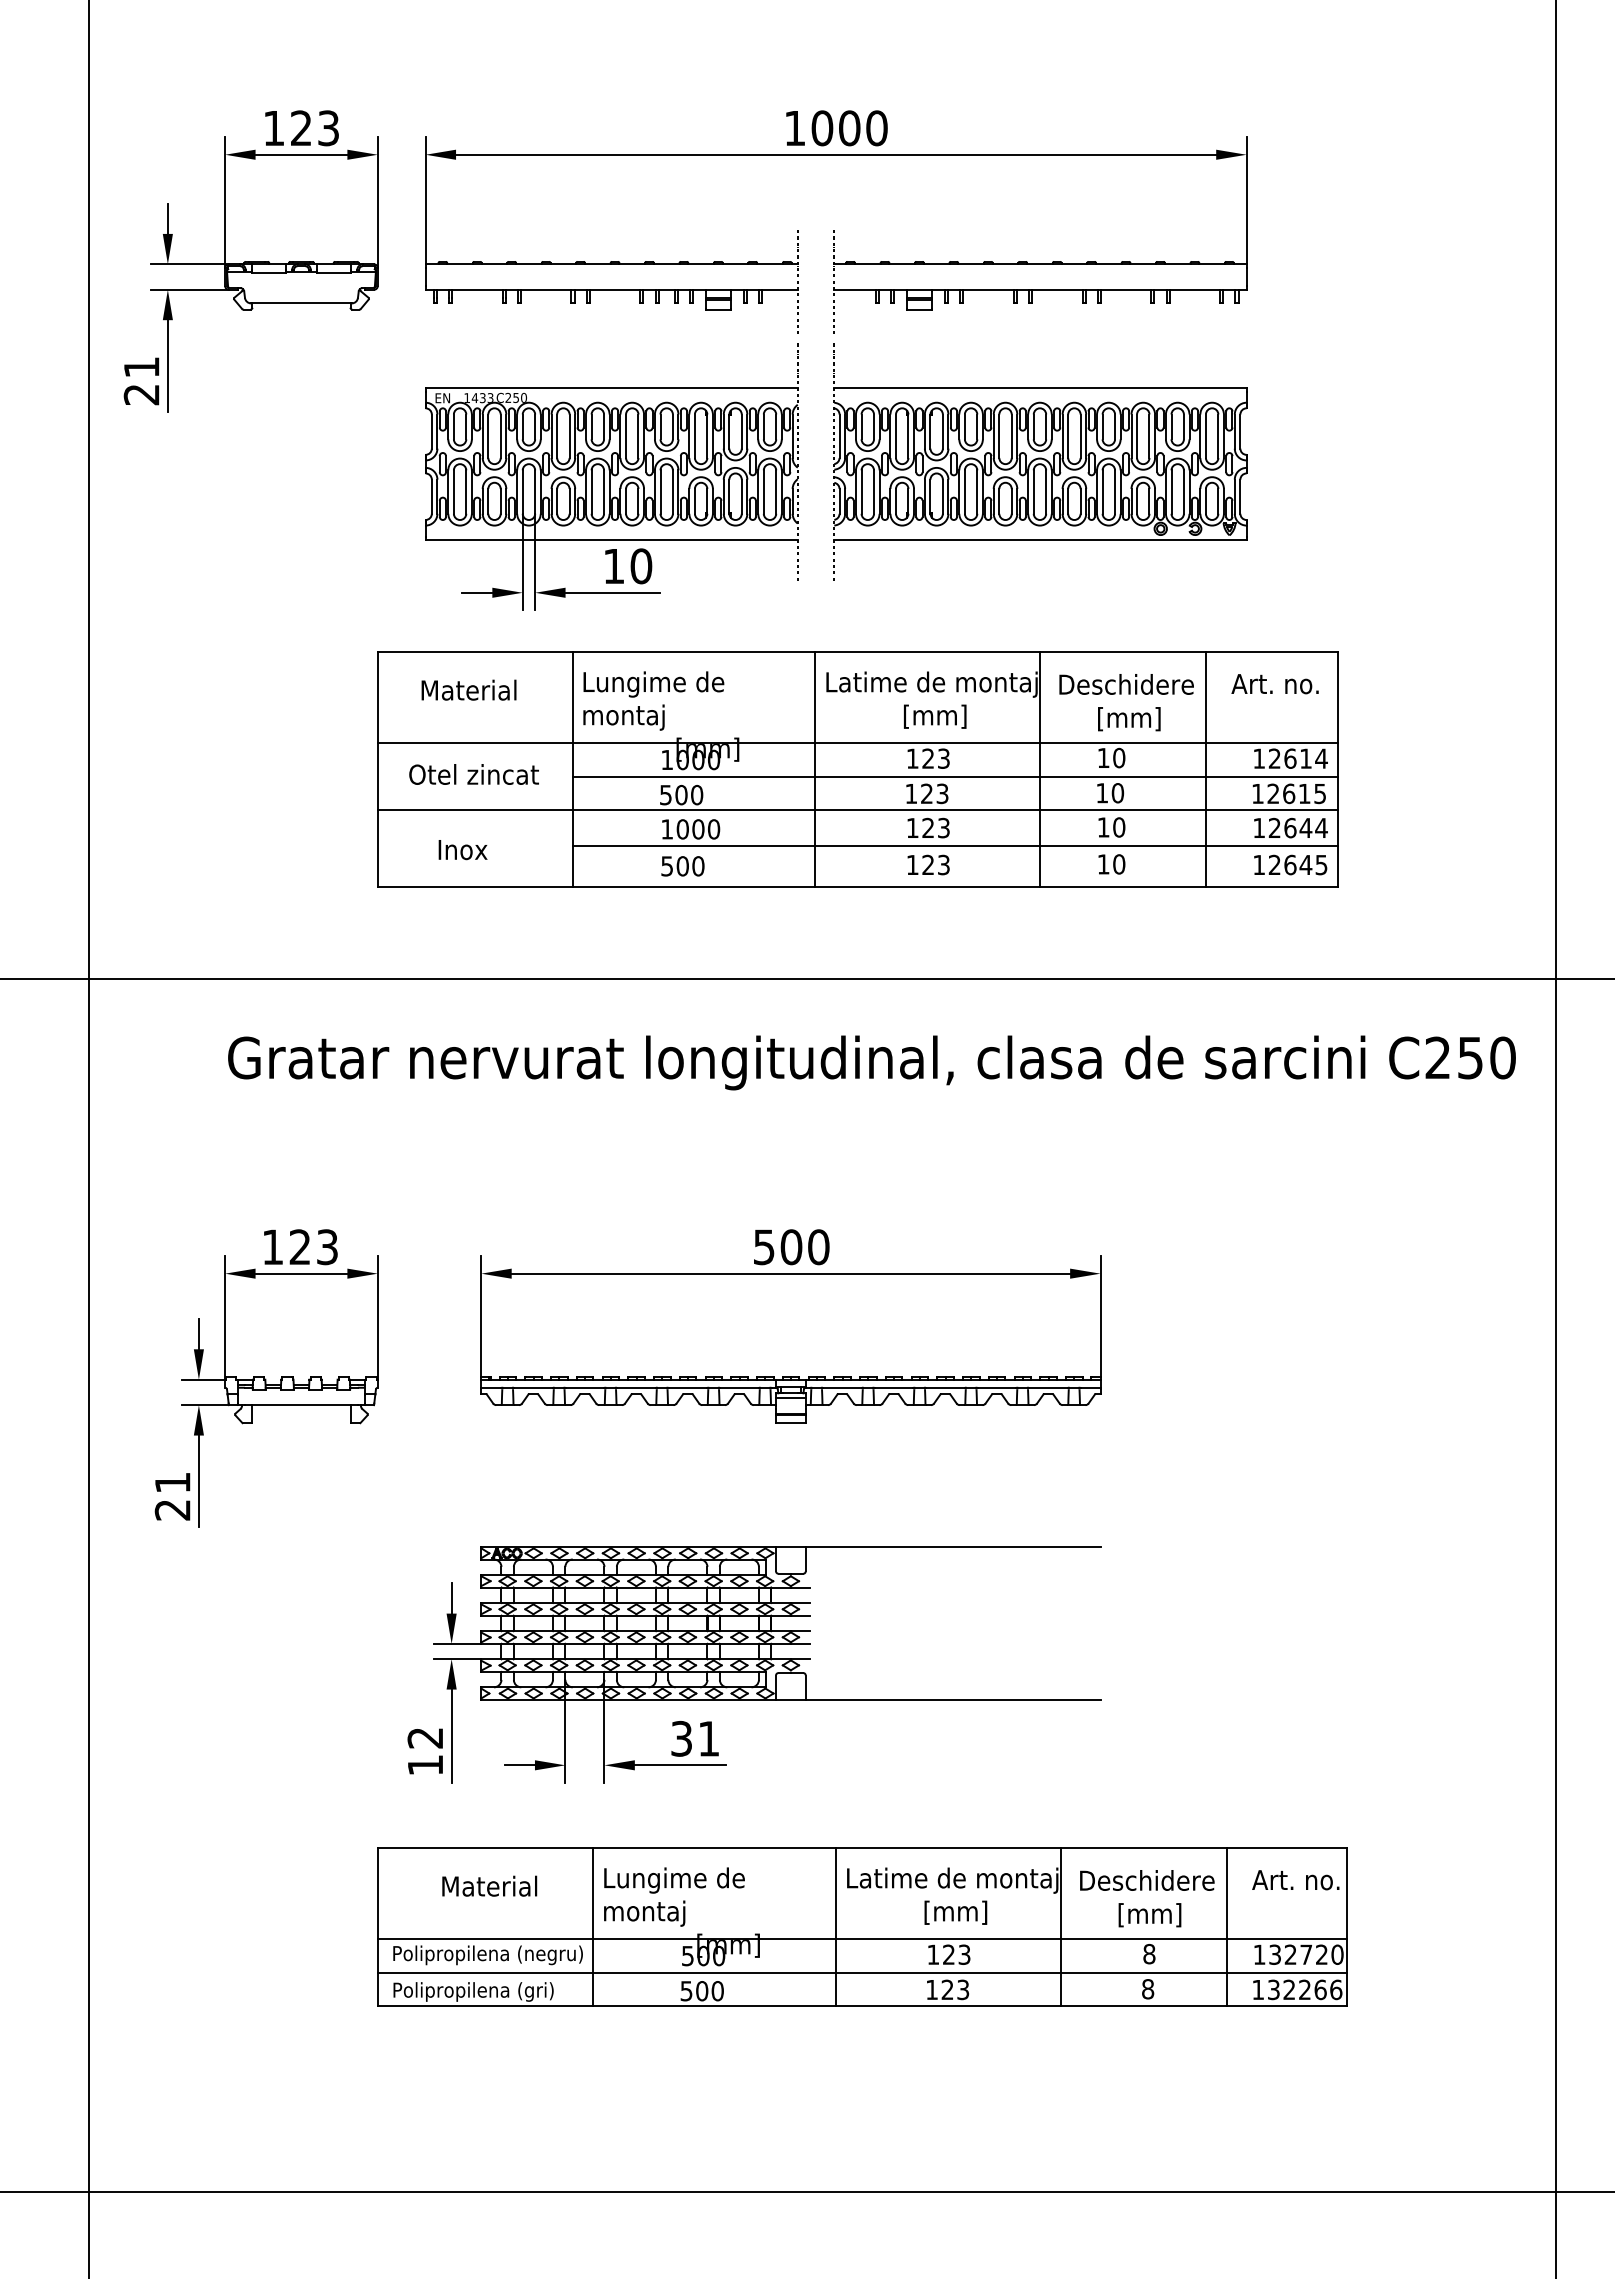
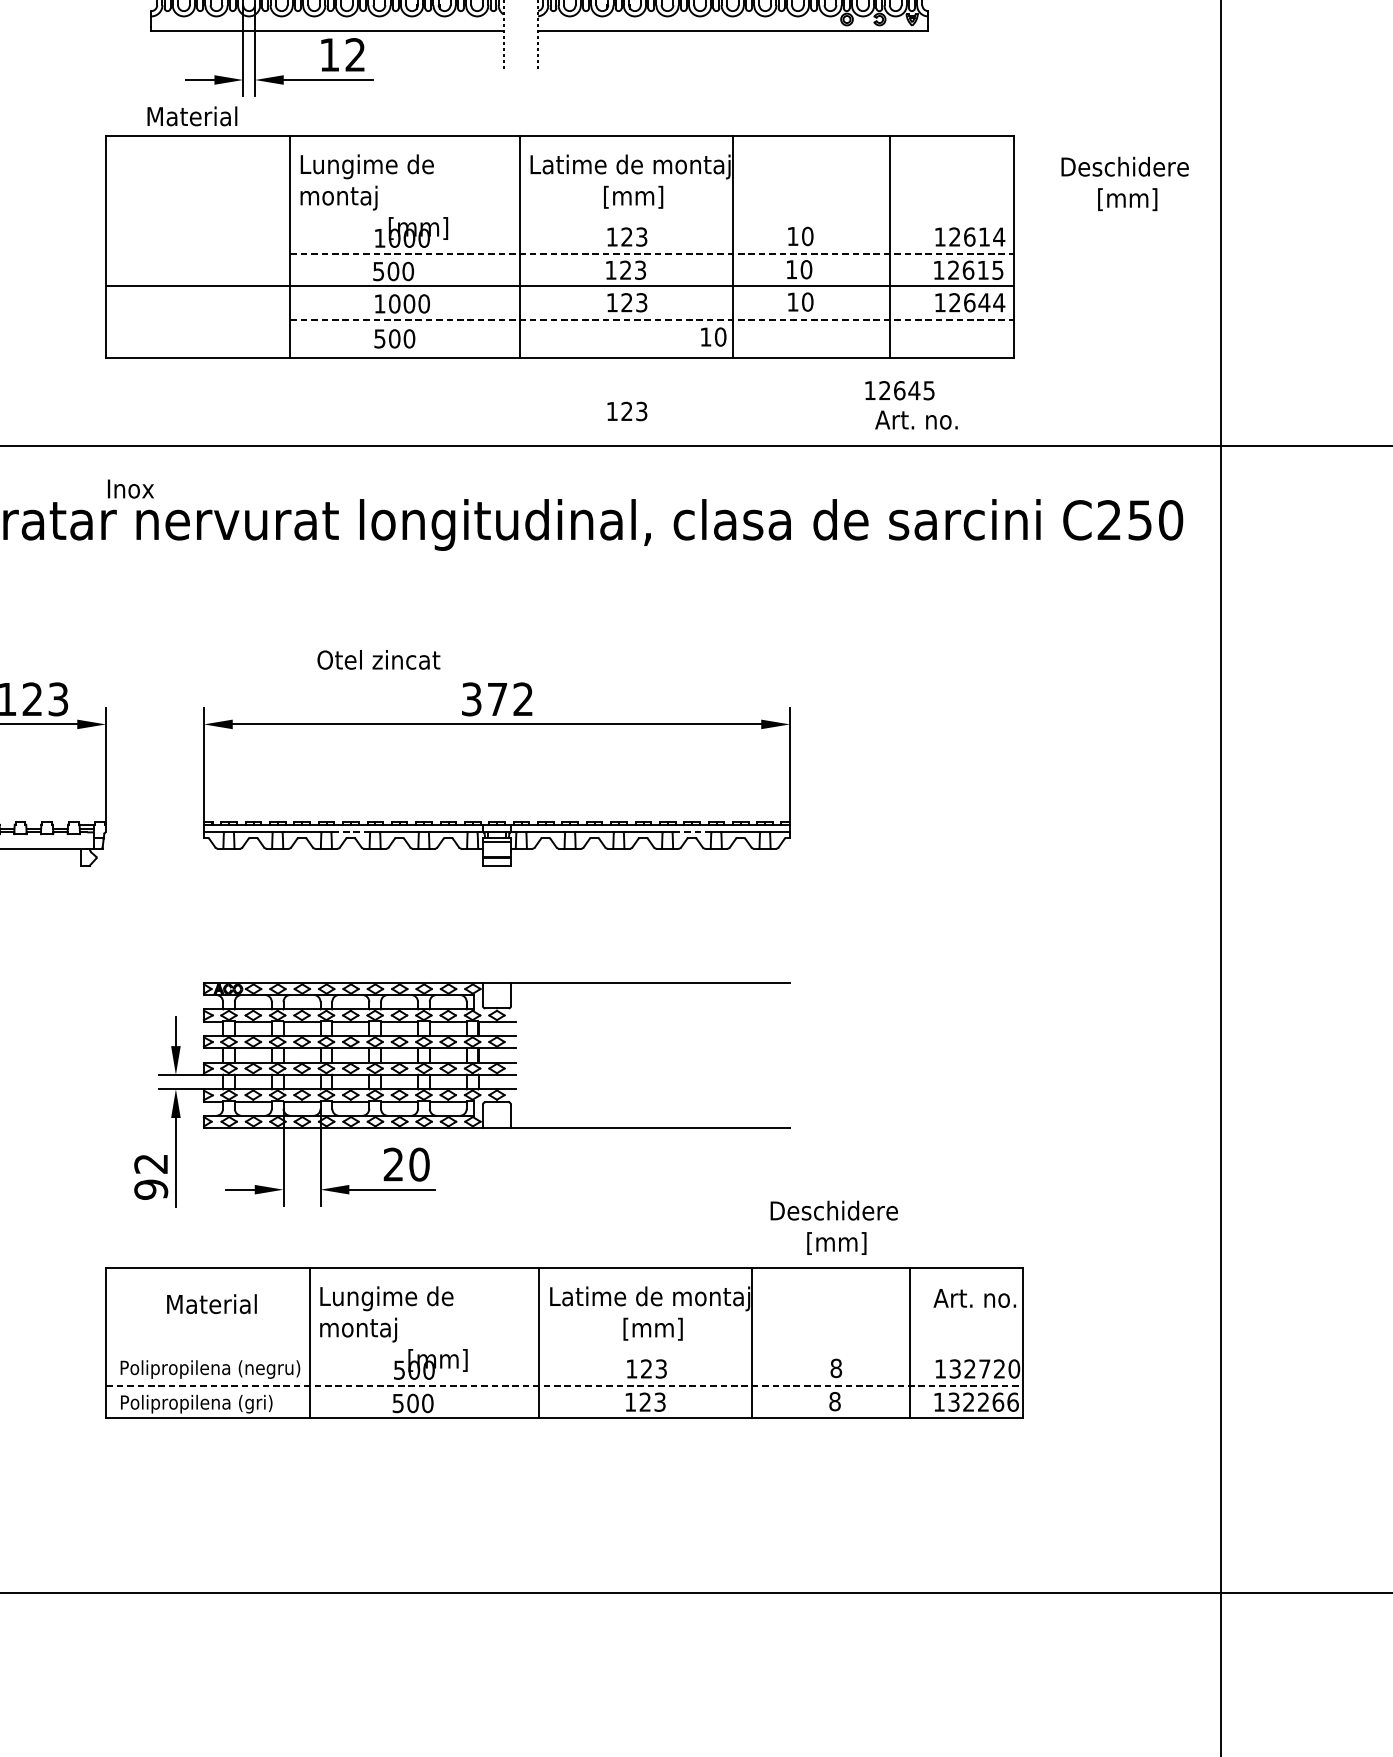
text: (641, 566) -> (355, 55), 10 -> 12
text: (1274, 684) -> (915, 420), moved
text: (468, 689) -> (191, 115), moved
text: (1126, 702) -> (1125, 183), moved
line: (857, 742) -> (560, 221), removed
text: (473, 774) -> (378, 659), moved
line: (955, 776) -> (652, 253), solid -> dashed
line: (955, 846) -> (652, 320), solid -> dashed
text: (462, 850) -> (130, 489), moved
text: (928, 864) -> (627, 410), moved
text: (1111, 864) -> (713, 337), moved
text: (1290, 864) -> (899, 390), moved
text: (791, 1247) -> (497, 699), 500 -> 372
line: (636, 1387) -> (350, 832), solid -> dashed
line: (997, 1387) -> (692, 832), solid -> dashed
text: (695, 1738) -> (406, 1164), 31 -> 20
text: (425, 1765) -> (151, 1189), 12 -> 92
text: (1147, 1898) -> (834, 1227), moved
line: (862, 1938) -> (564, 1353), removed
line: (863, 1972) -> (565, 1385), solid -> dashed

